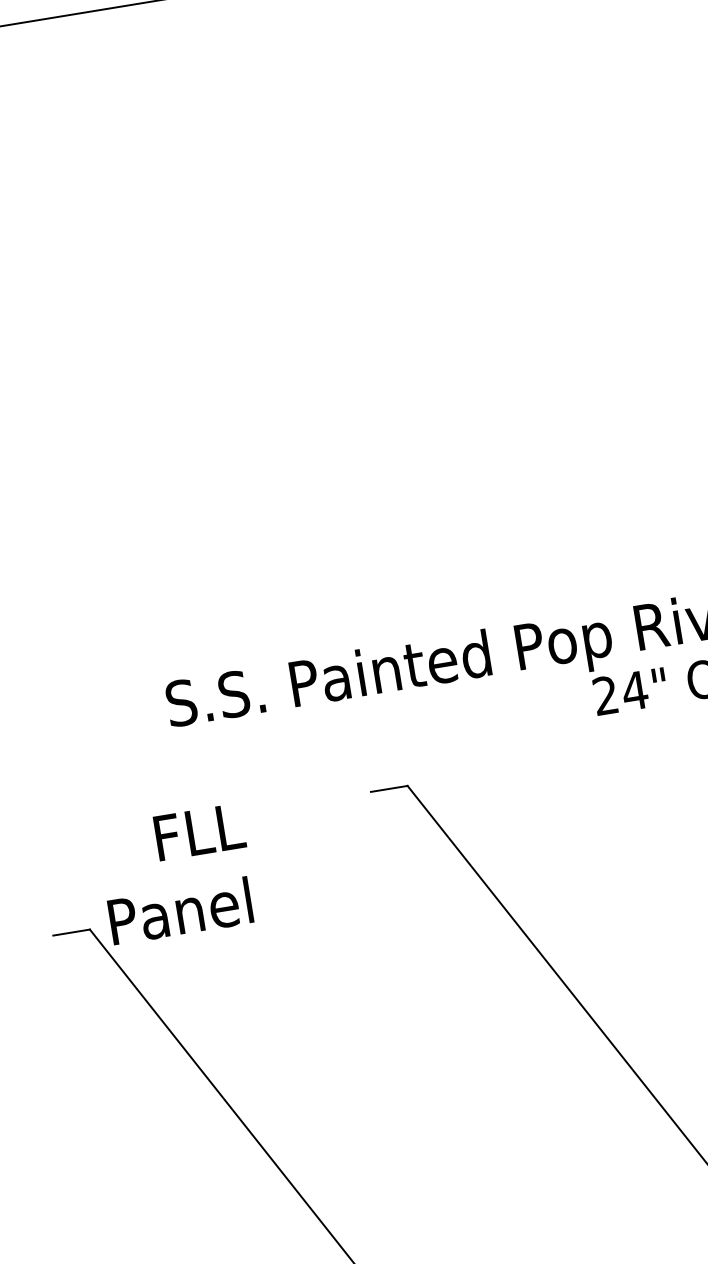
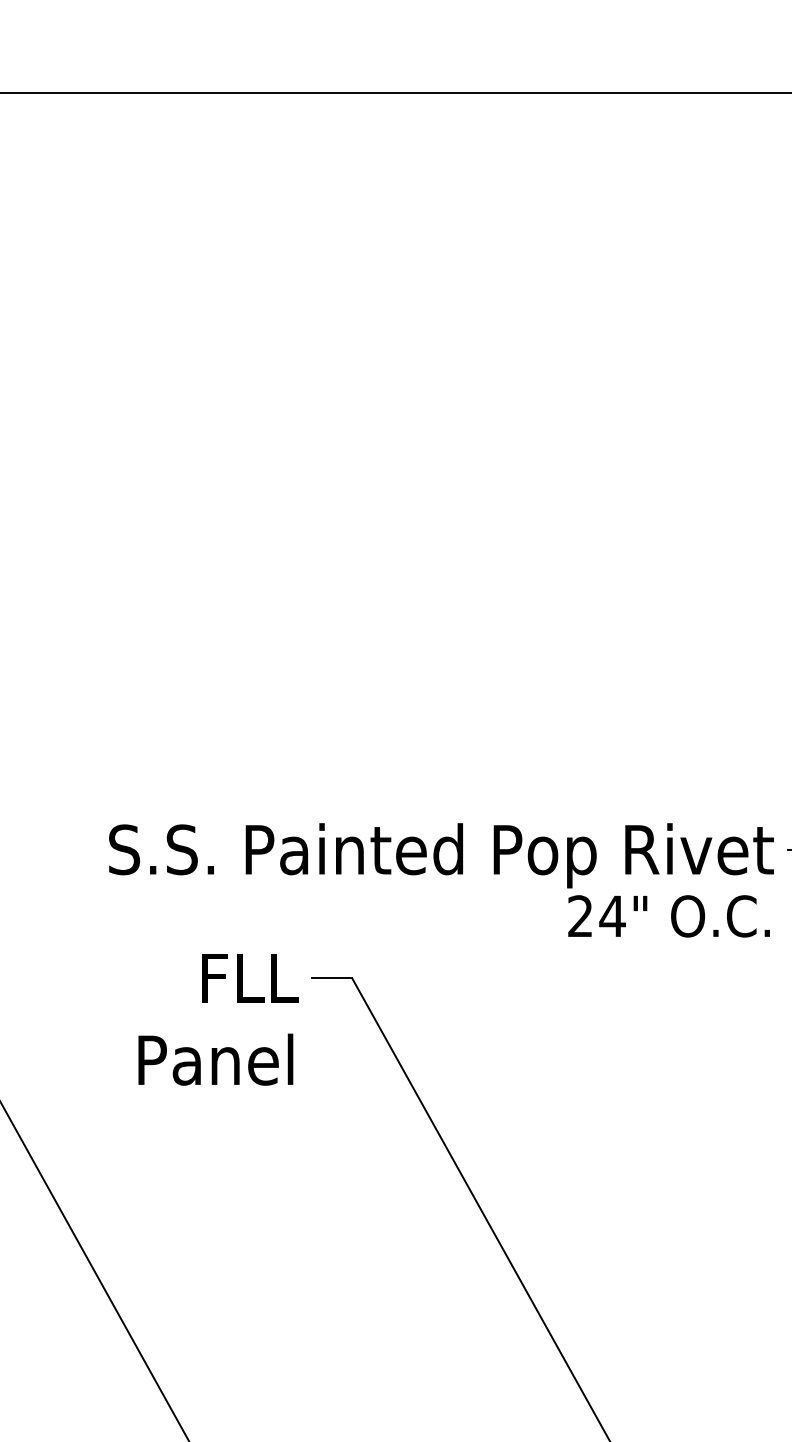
text: (177, 874) -> (218, 1019), moved

